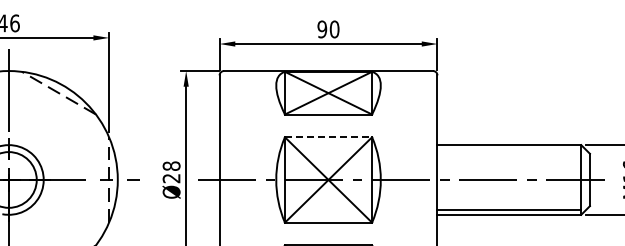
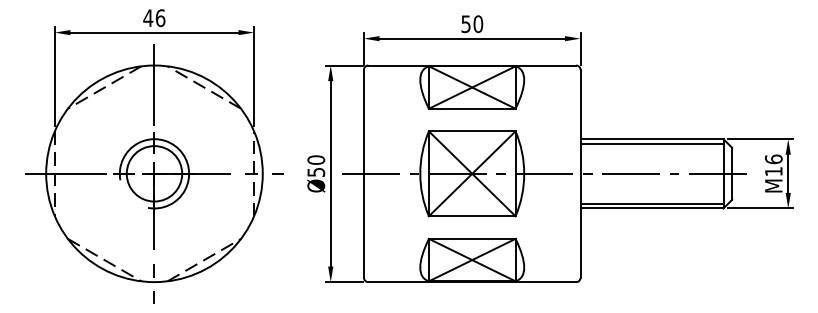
text: (321, 28) -> (465, 23), 90 -> 50
line: (328, 137) -> (472, 131), dashed -> solid
line: (508, 149) -> (651, 143), added
text: (171, 171) -> (316, 165), Ø28 -> Ø50

